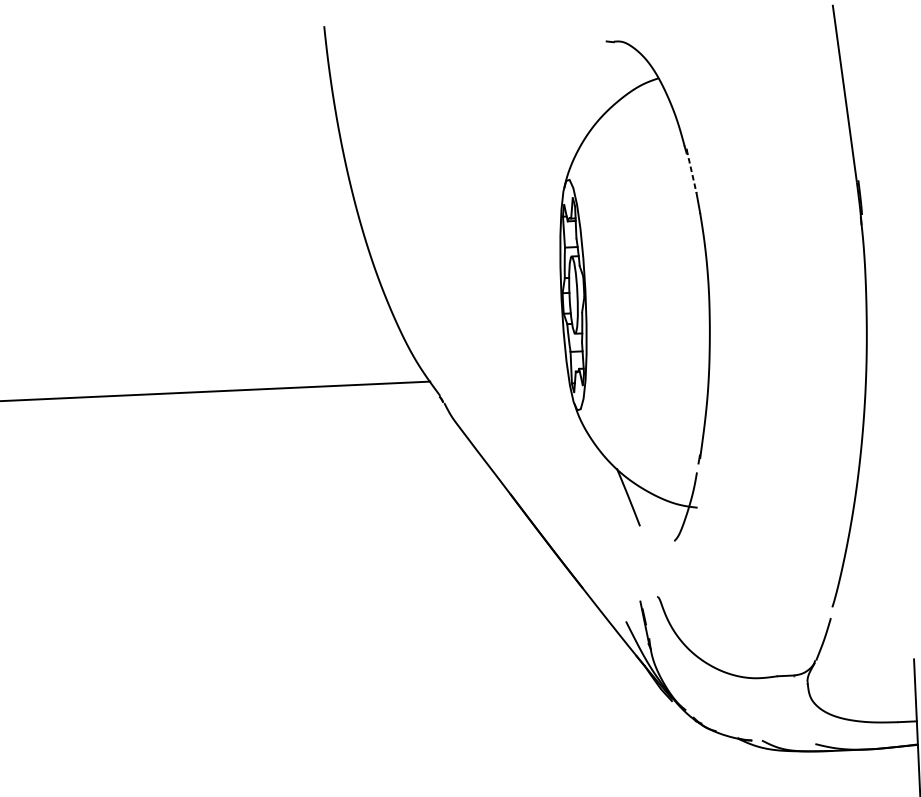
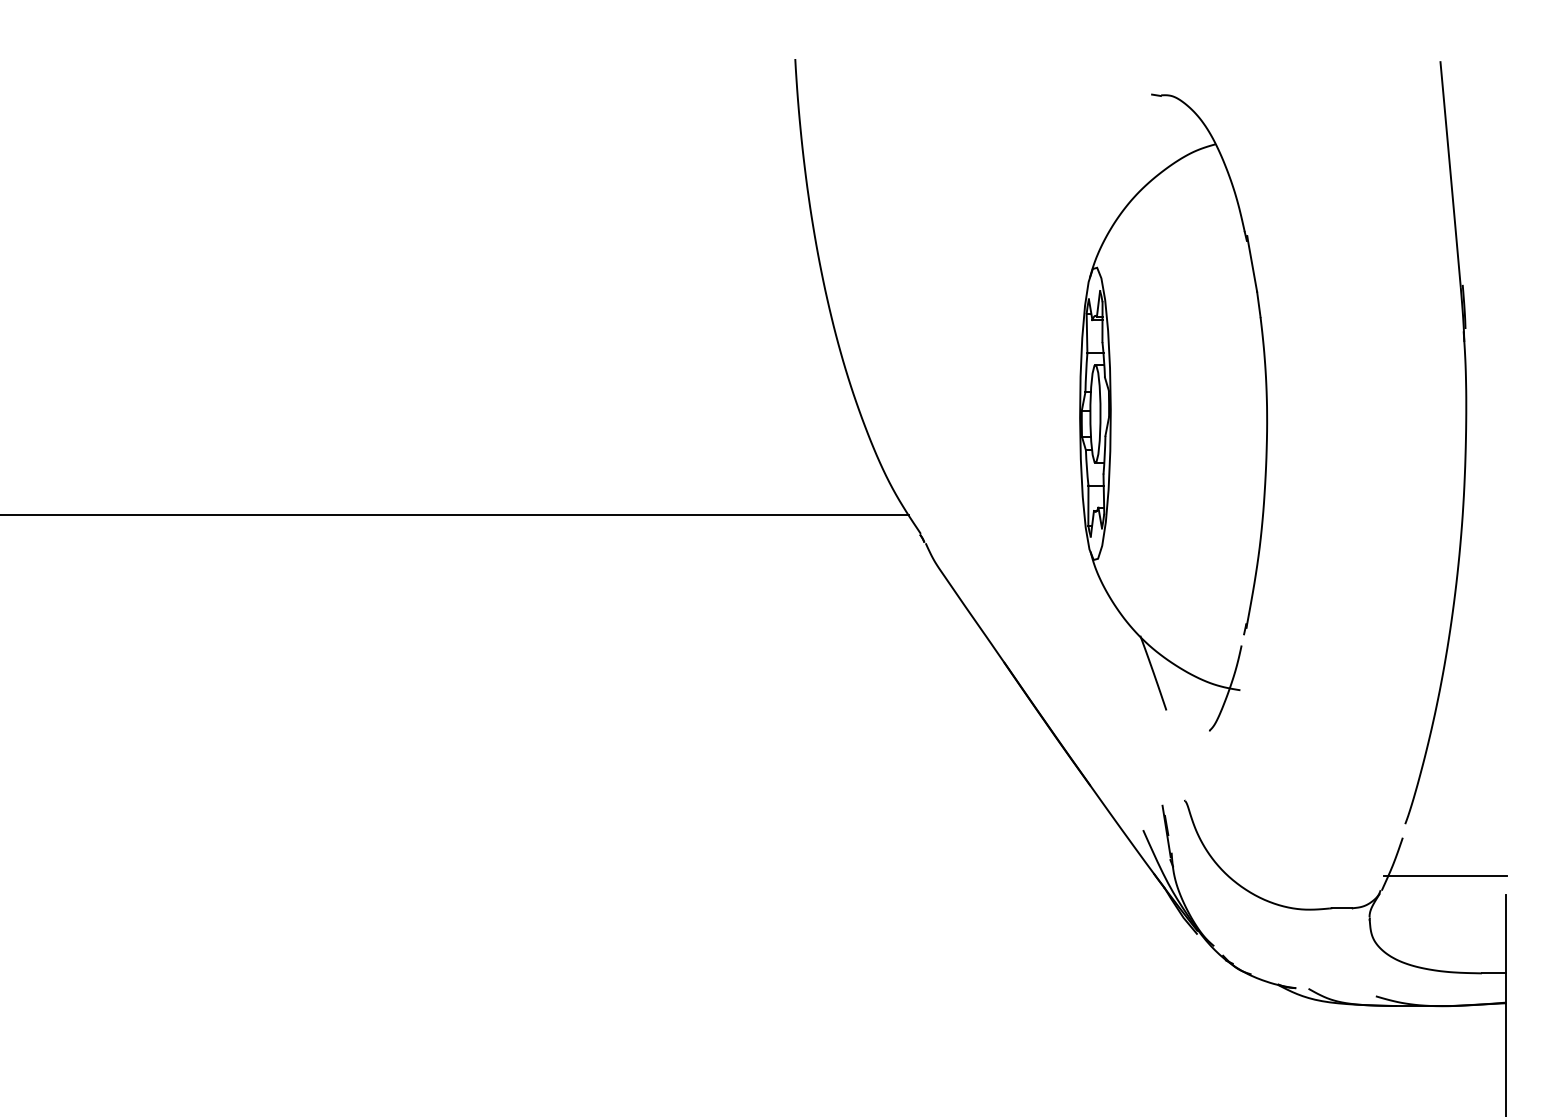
line: (691, 171) -> (1252, 264), dashed -> solid
line: (865, 647) -> (1445, 876), added

